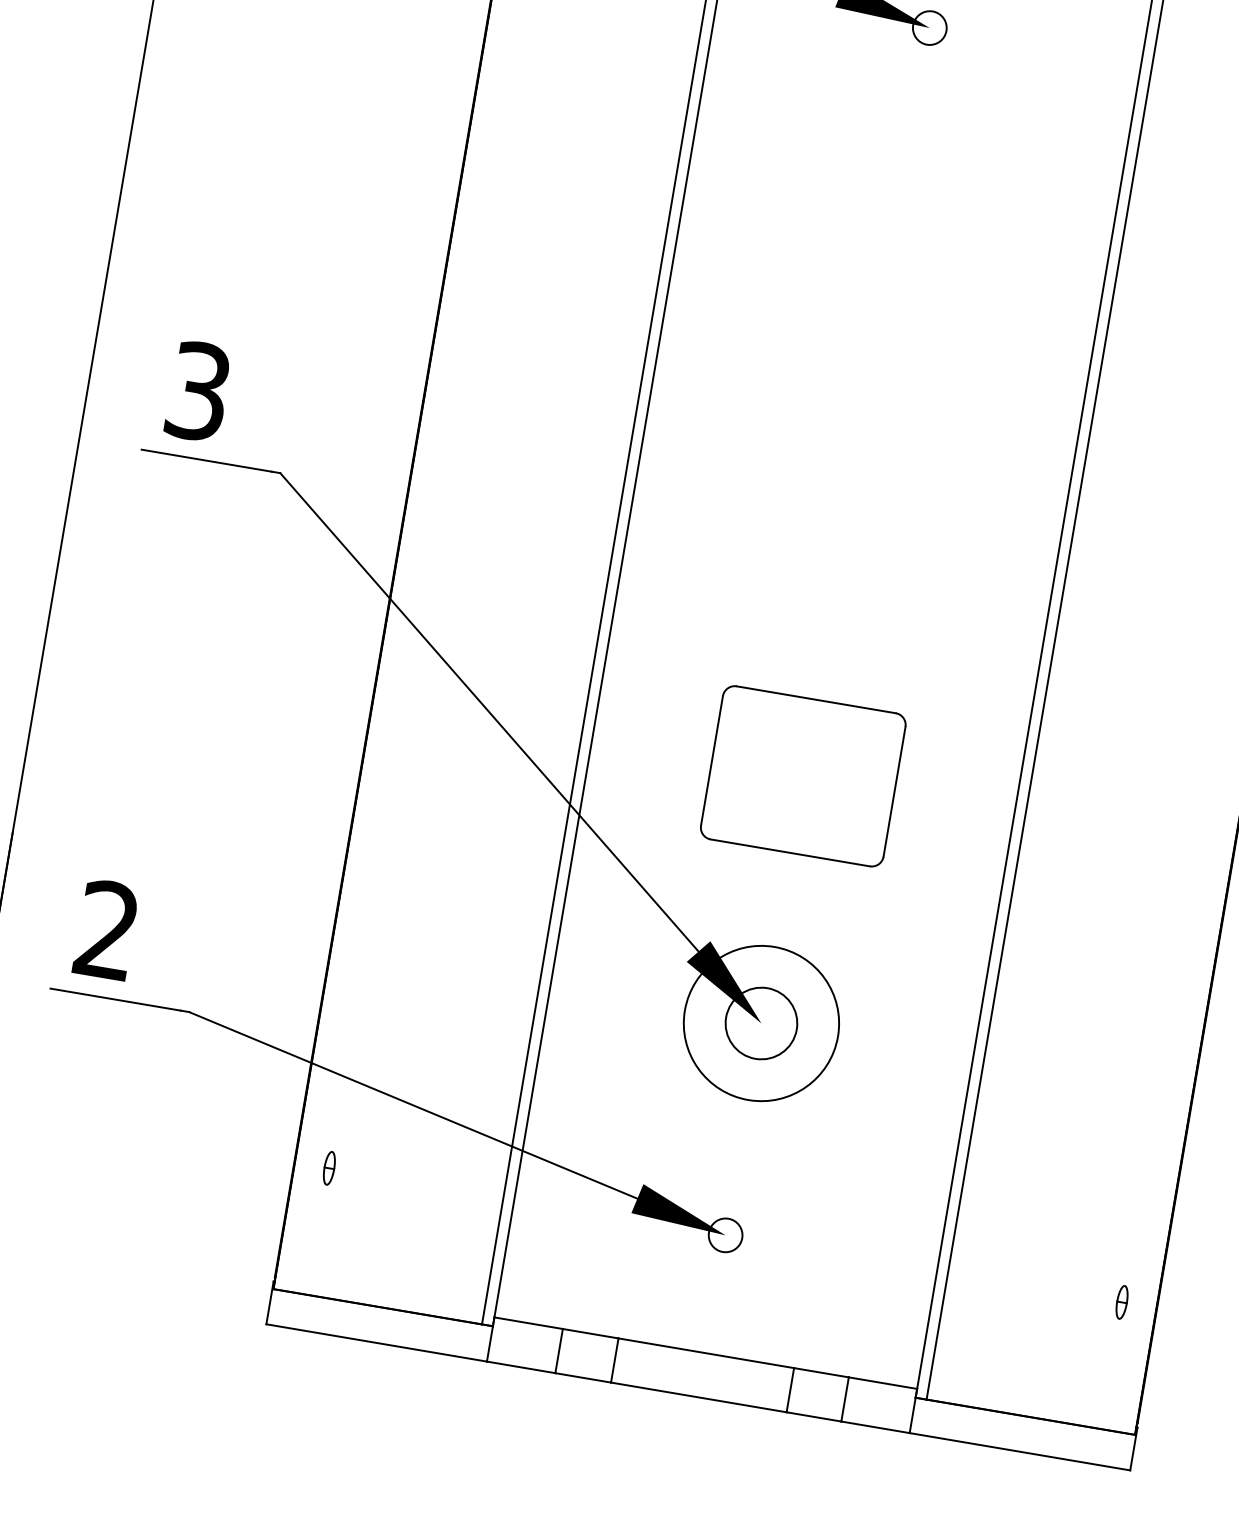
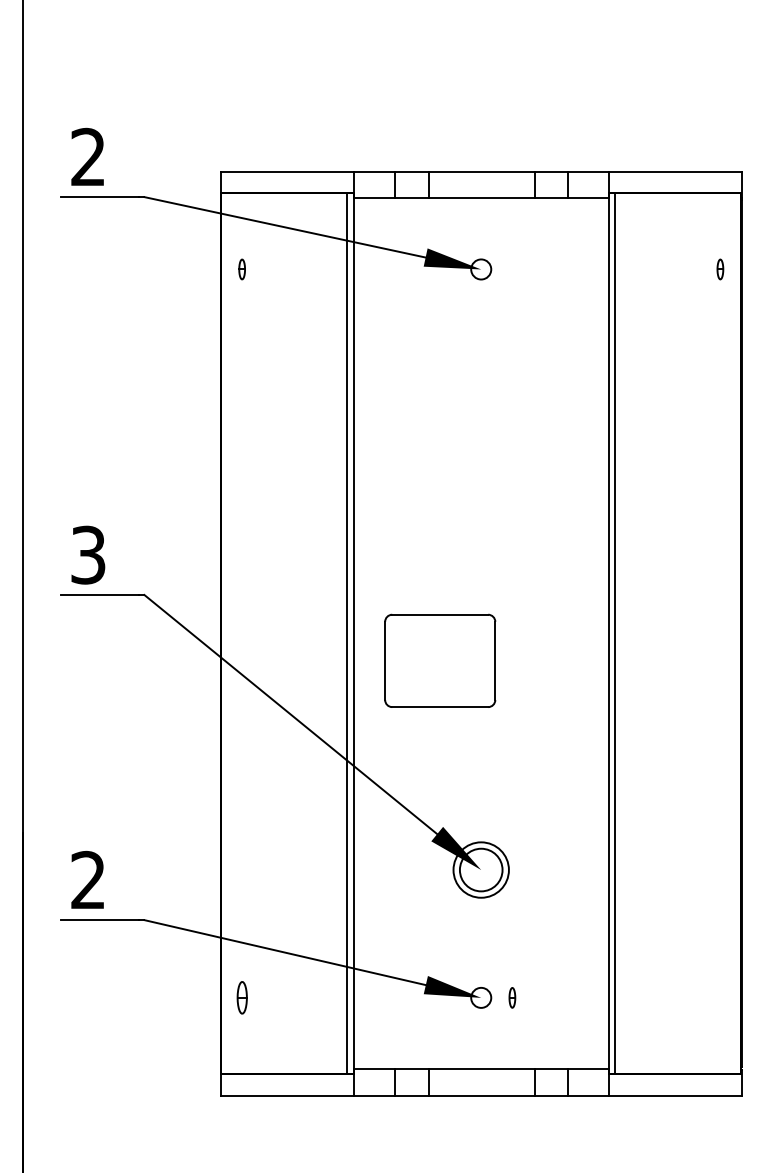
part: (803, 775) -> (440, 660), moved
circle: (762, 1022) -> (481, 869), size x0.6
part: (328, 1167) -> (241, 997), size x1.6
part: (1122, 1301) -> (512, 997), moved

